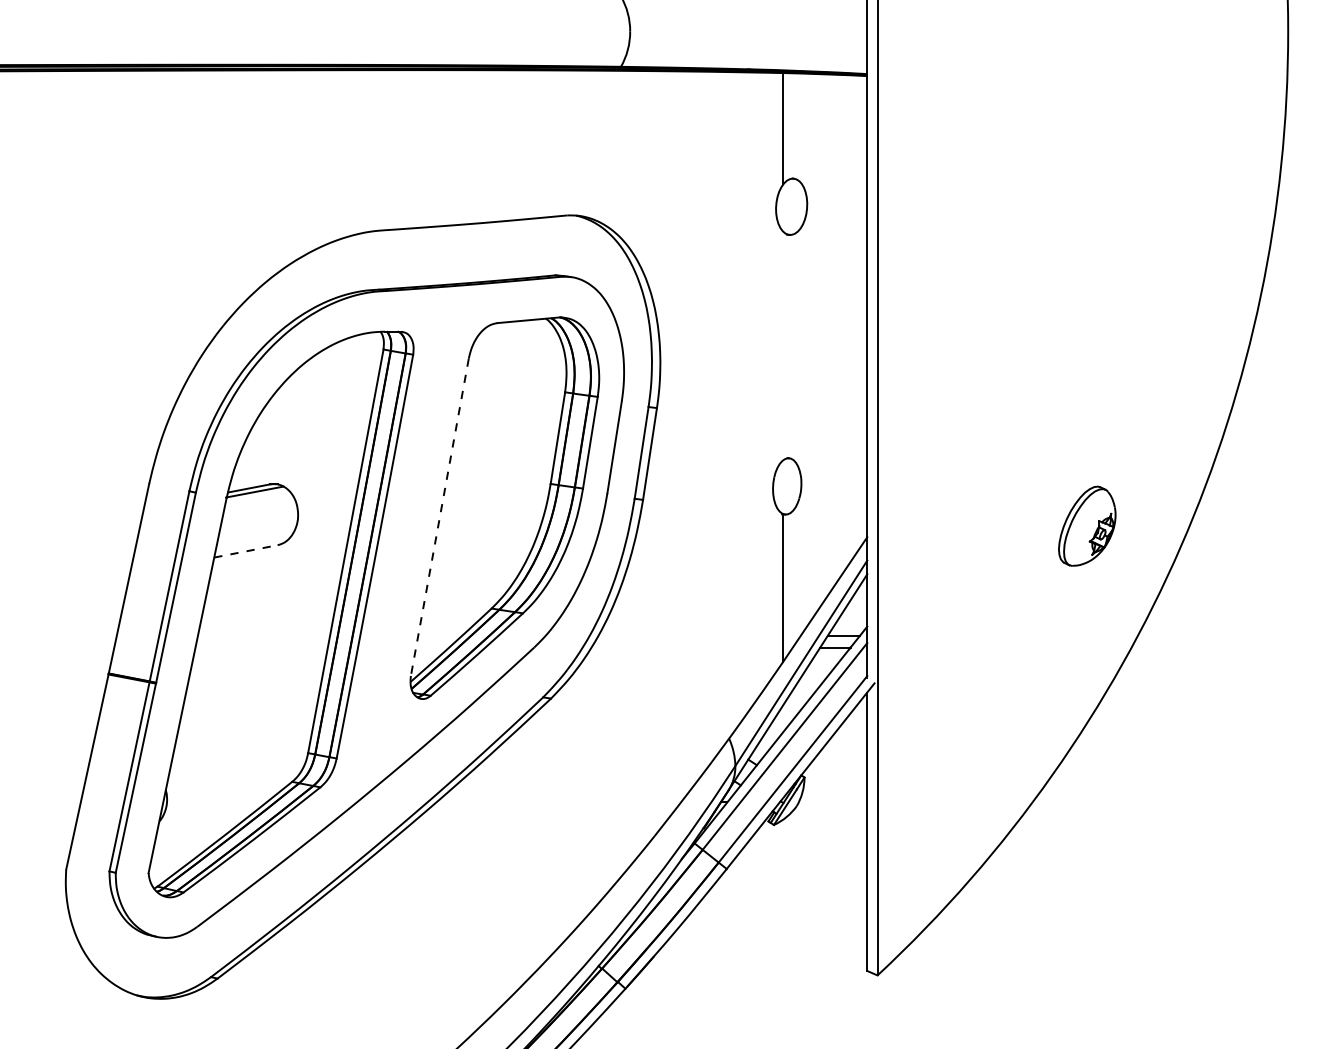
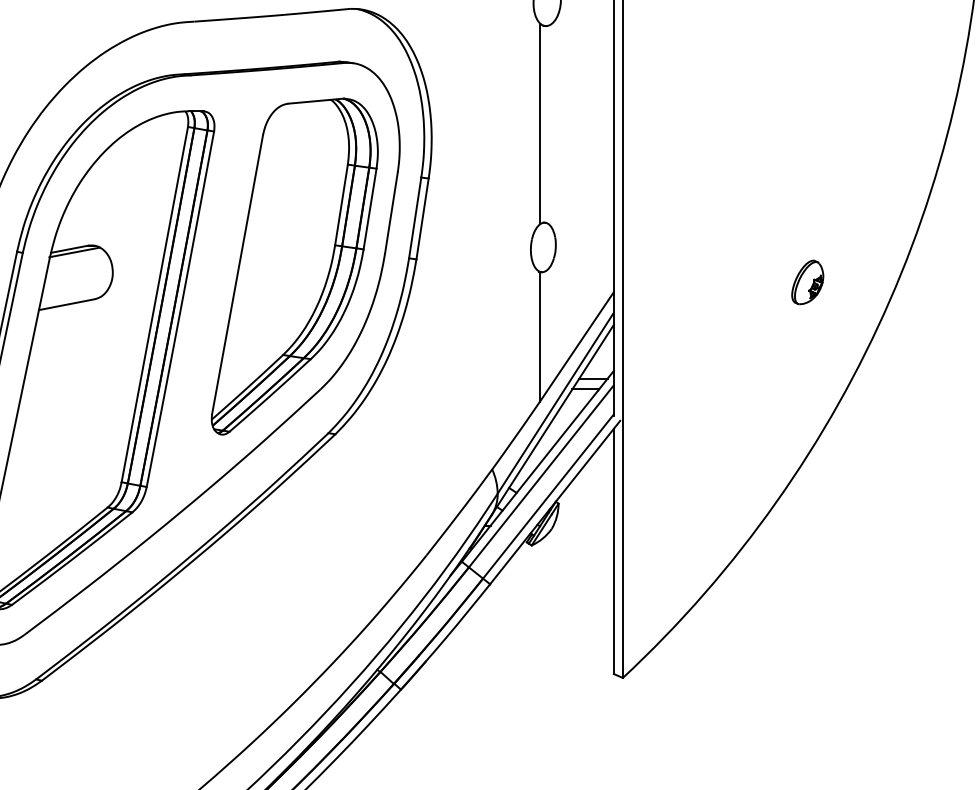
line: (783, 346) -> (540, 124), added
line: (439, 517) -> (237, 274), dashed -> solid
part: (1087, 525) -> (807, 281), size x0.62
line: (246, 551) -> (67, 304), dashed -> solid

